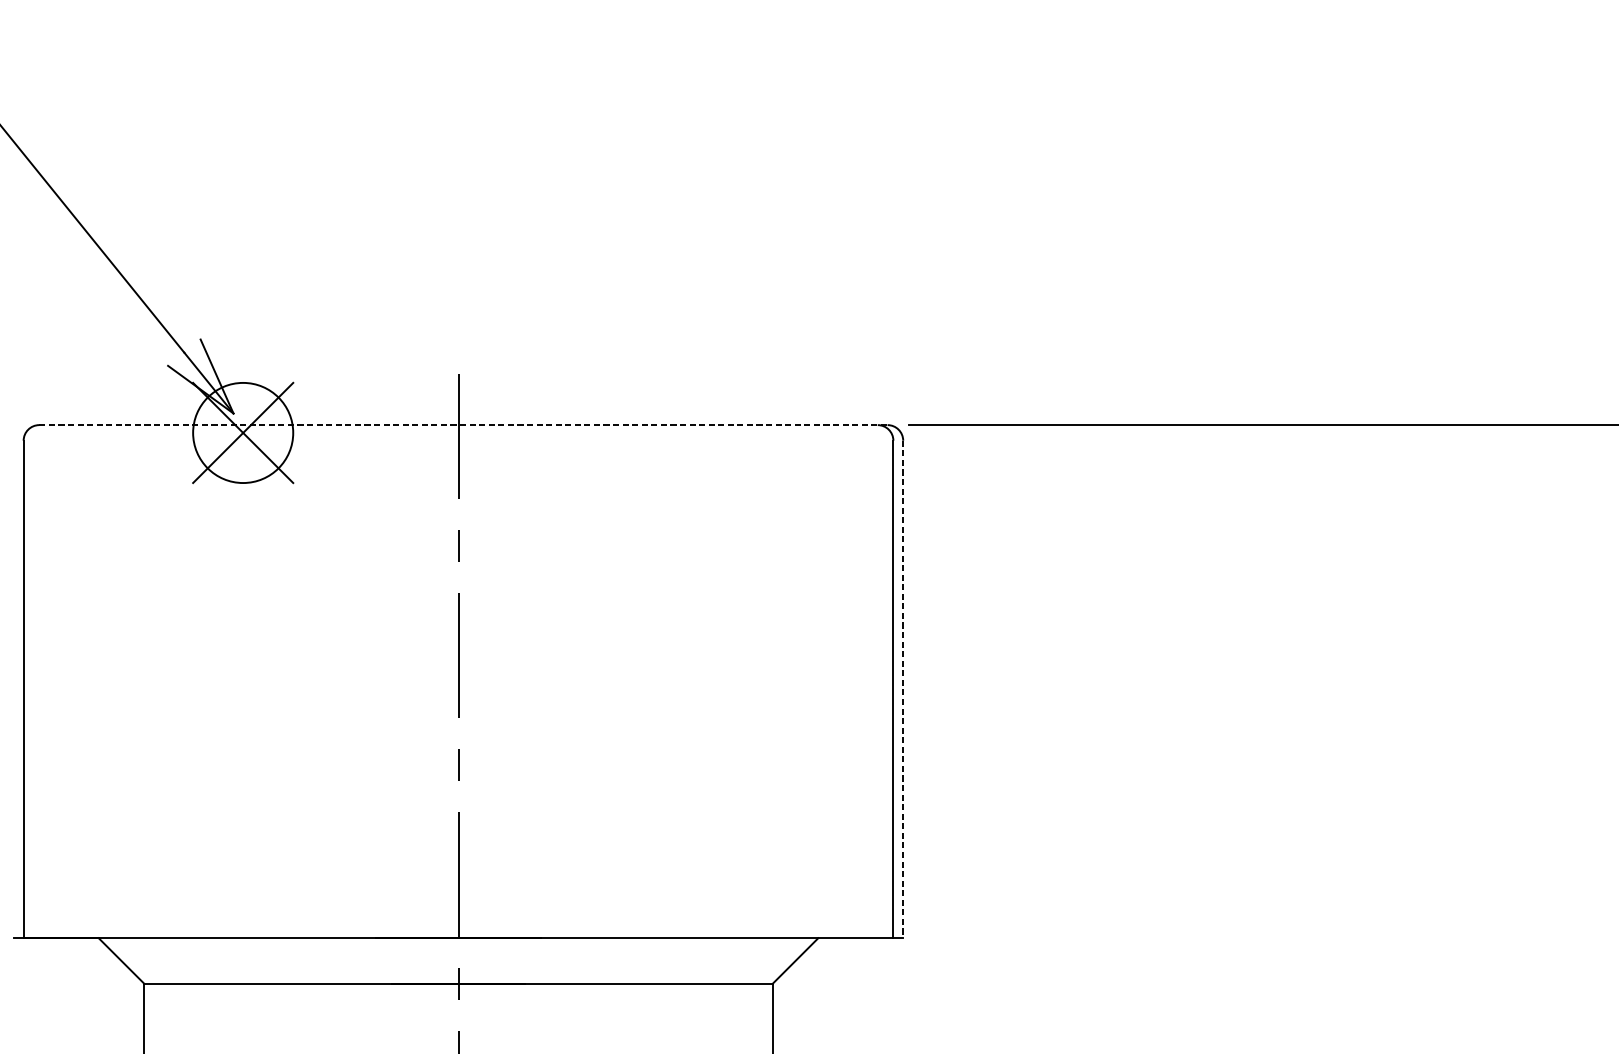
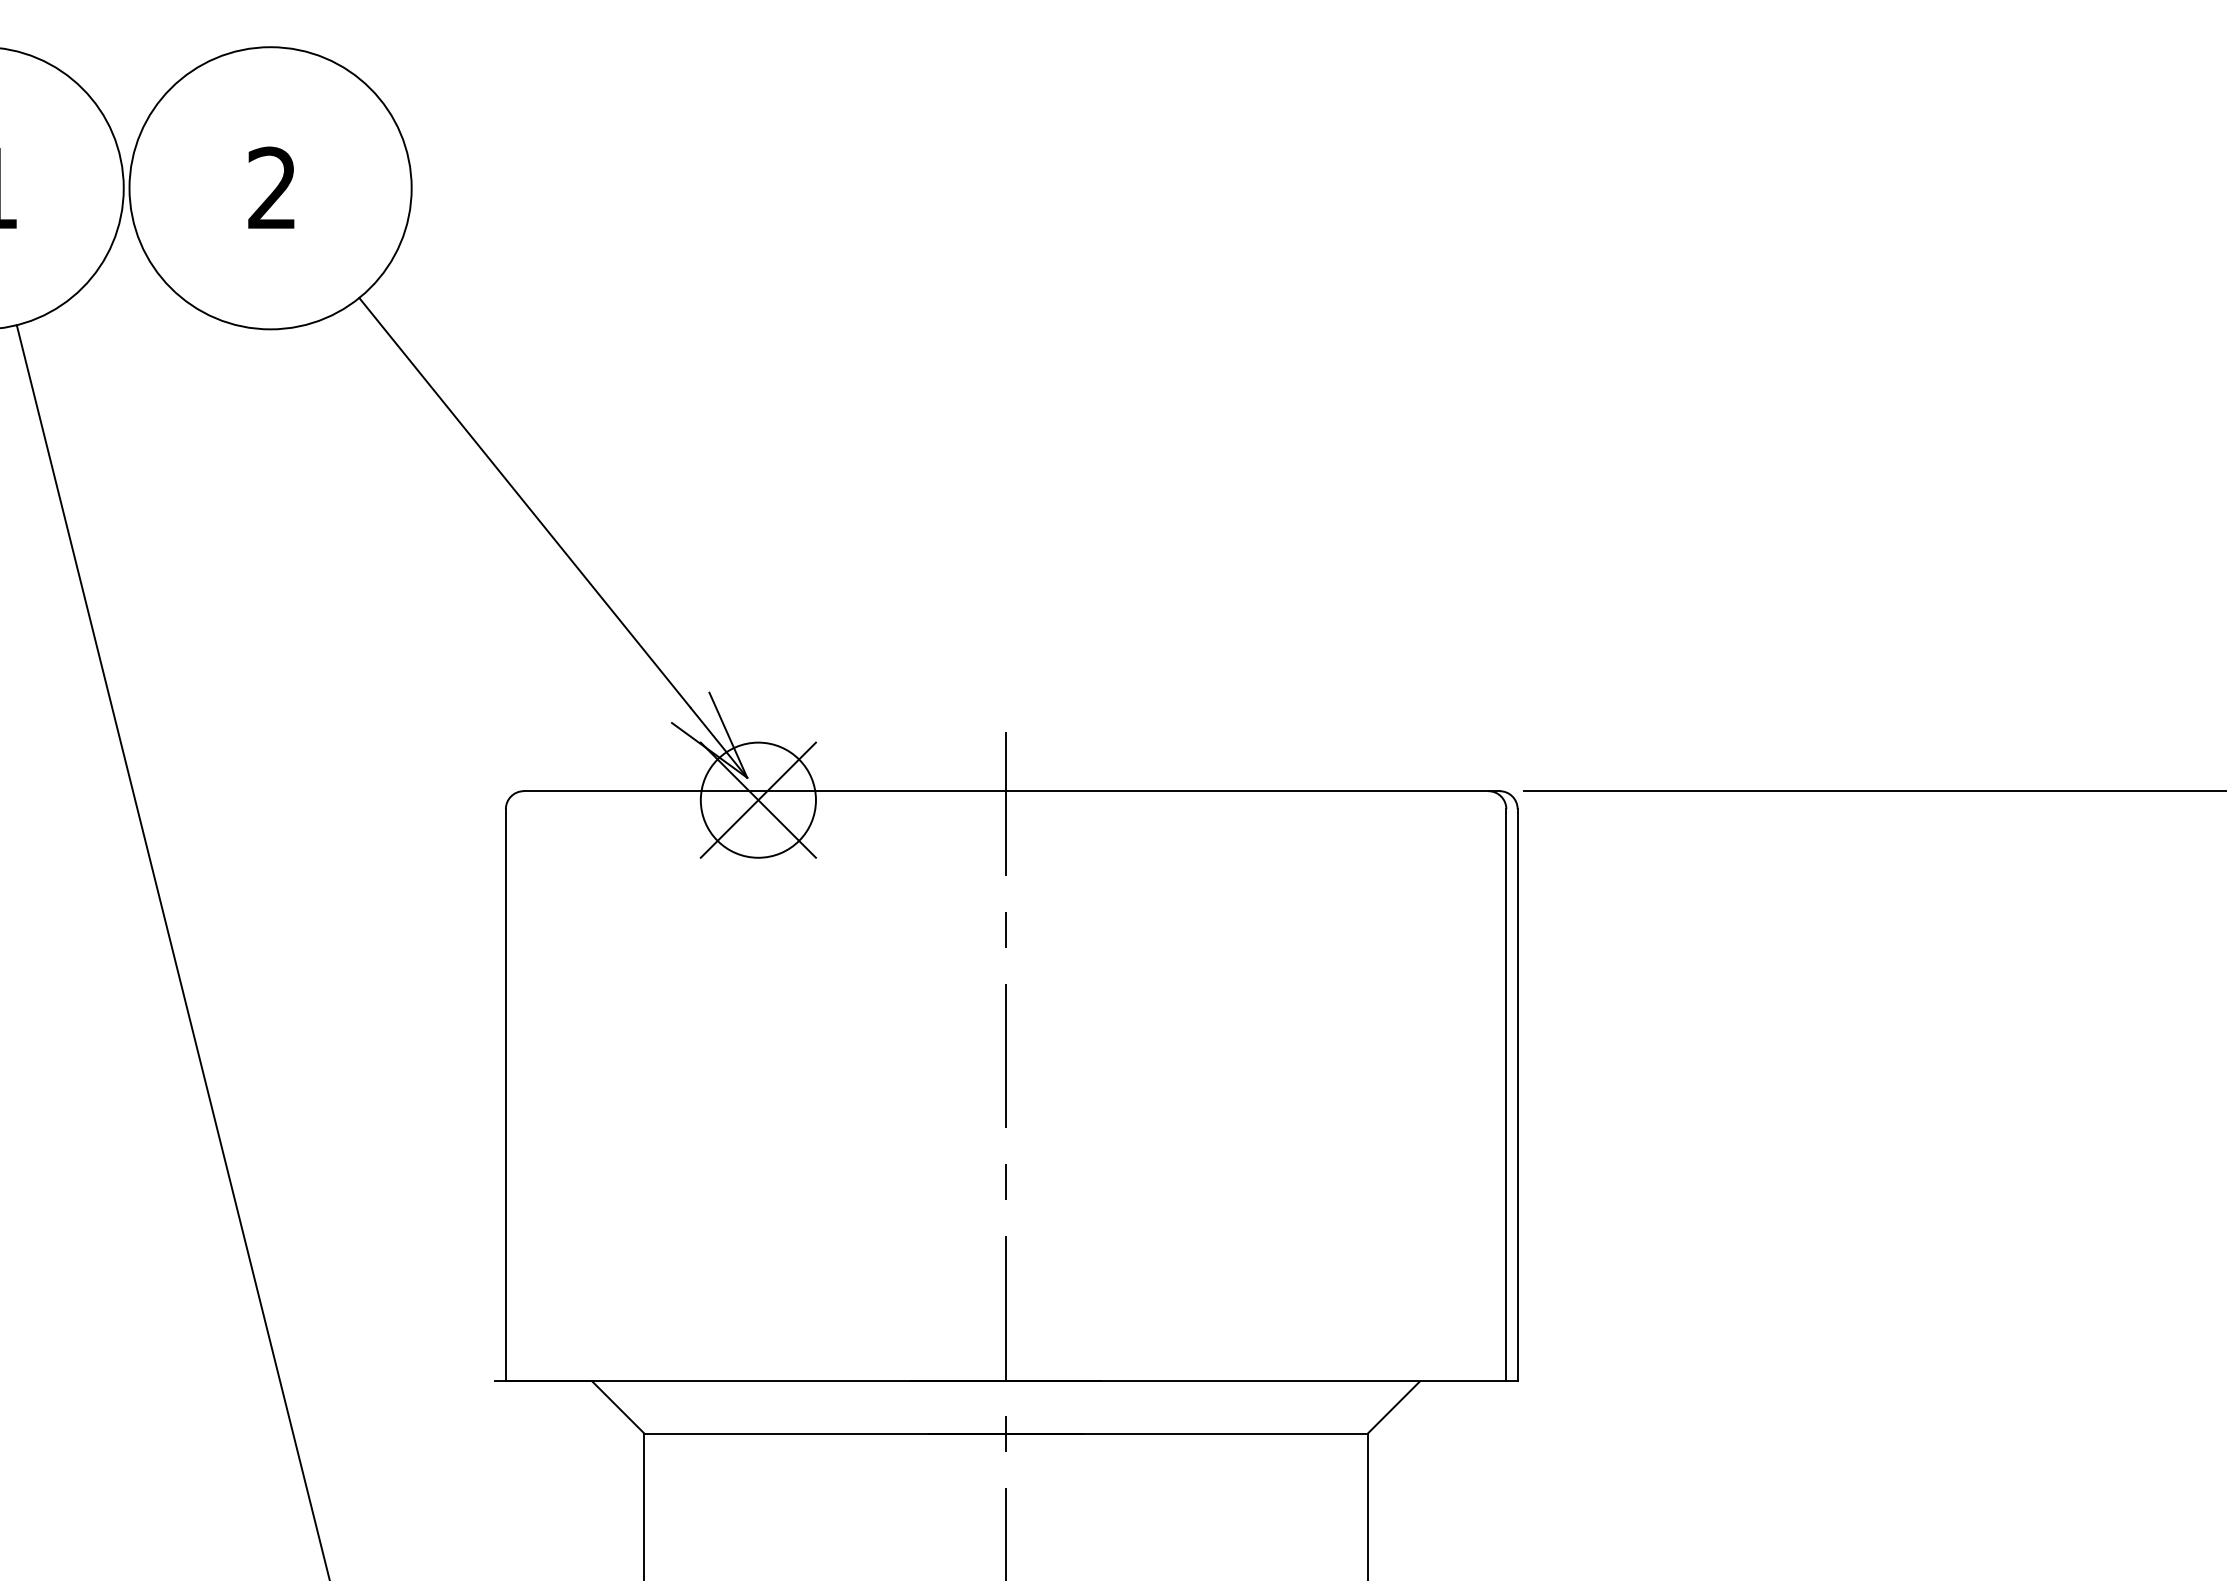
line: (463, 425) -> (1011, 791), dashed -> solid
line: (903, 689) -> (1517, 1095), dashed -> solid

